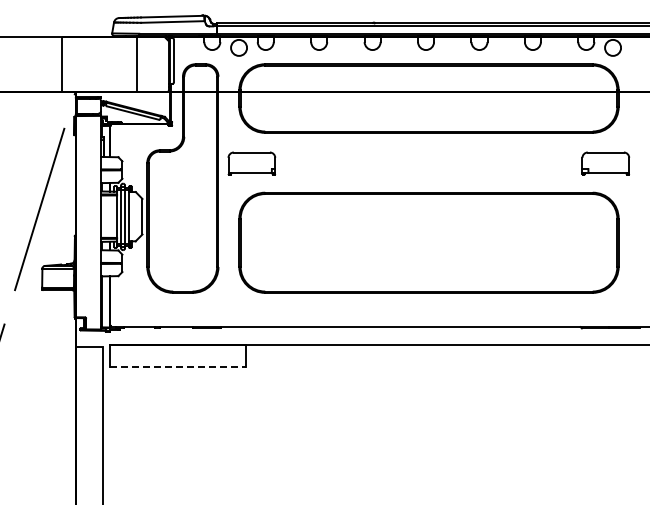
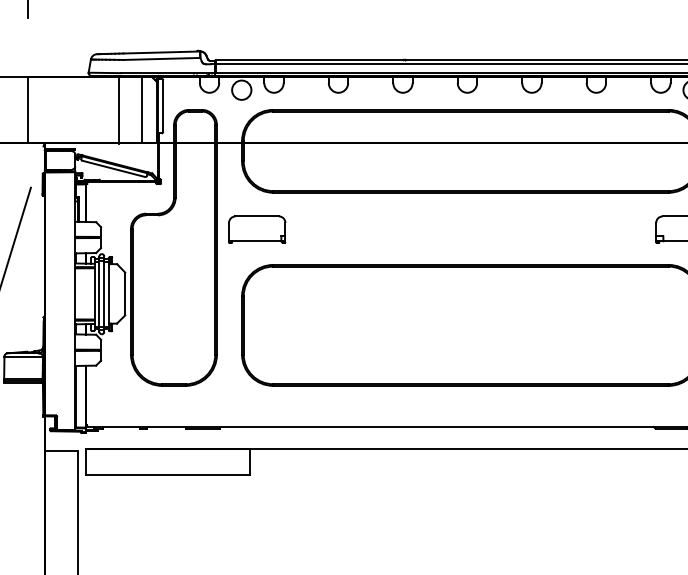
line: (156, 63) -> (142, 109), added
line: (178, 367) -> (168, 475), dashed -> solid

